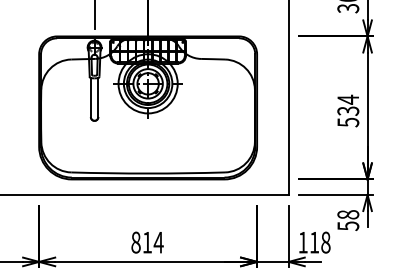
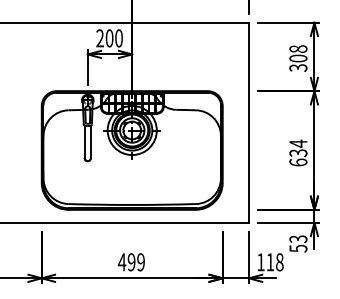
text: (348, 122) -> (298, 162), 534 -> 634
text: (348, 215) -> (298, 239), 58 -> 53
text: (147, 242) -> (131, 262), 814 -> 499

